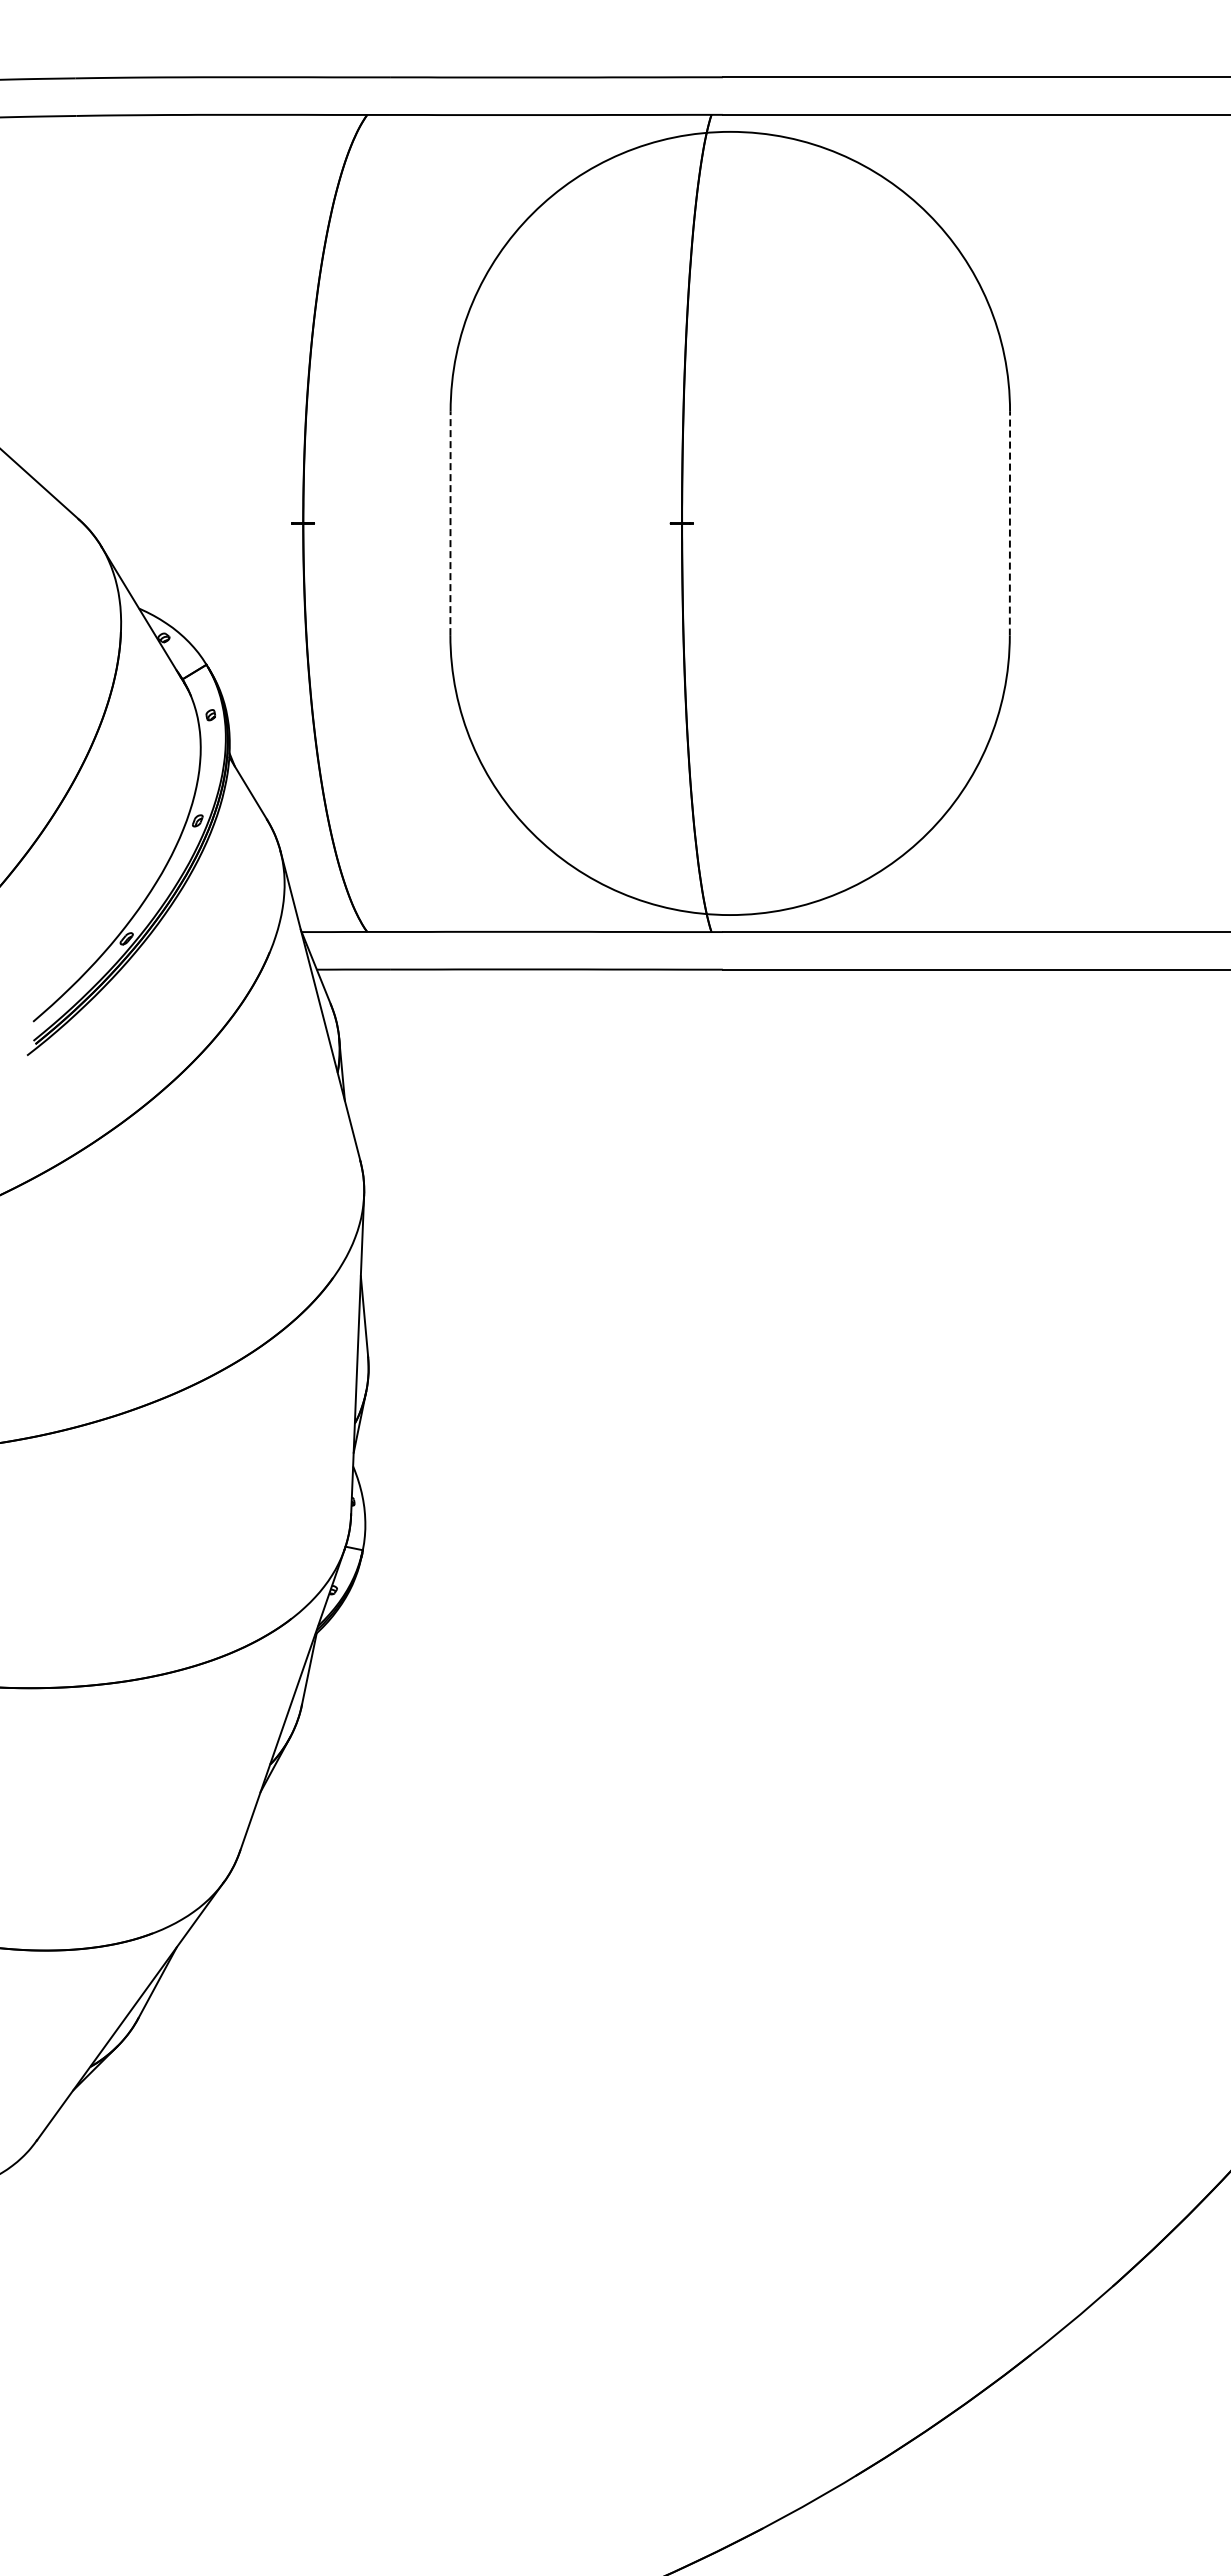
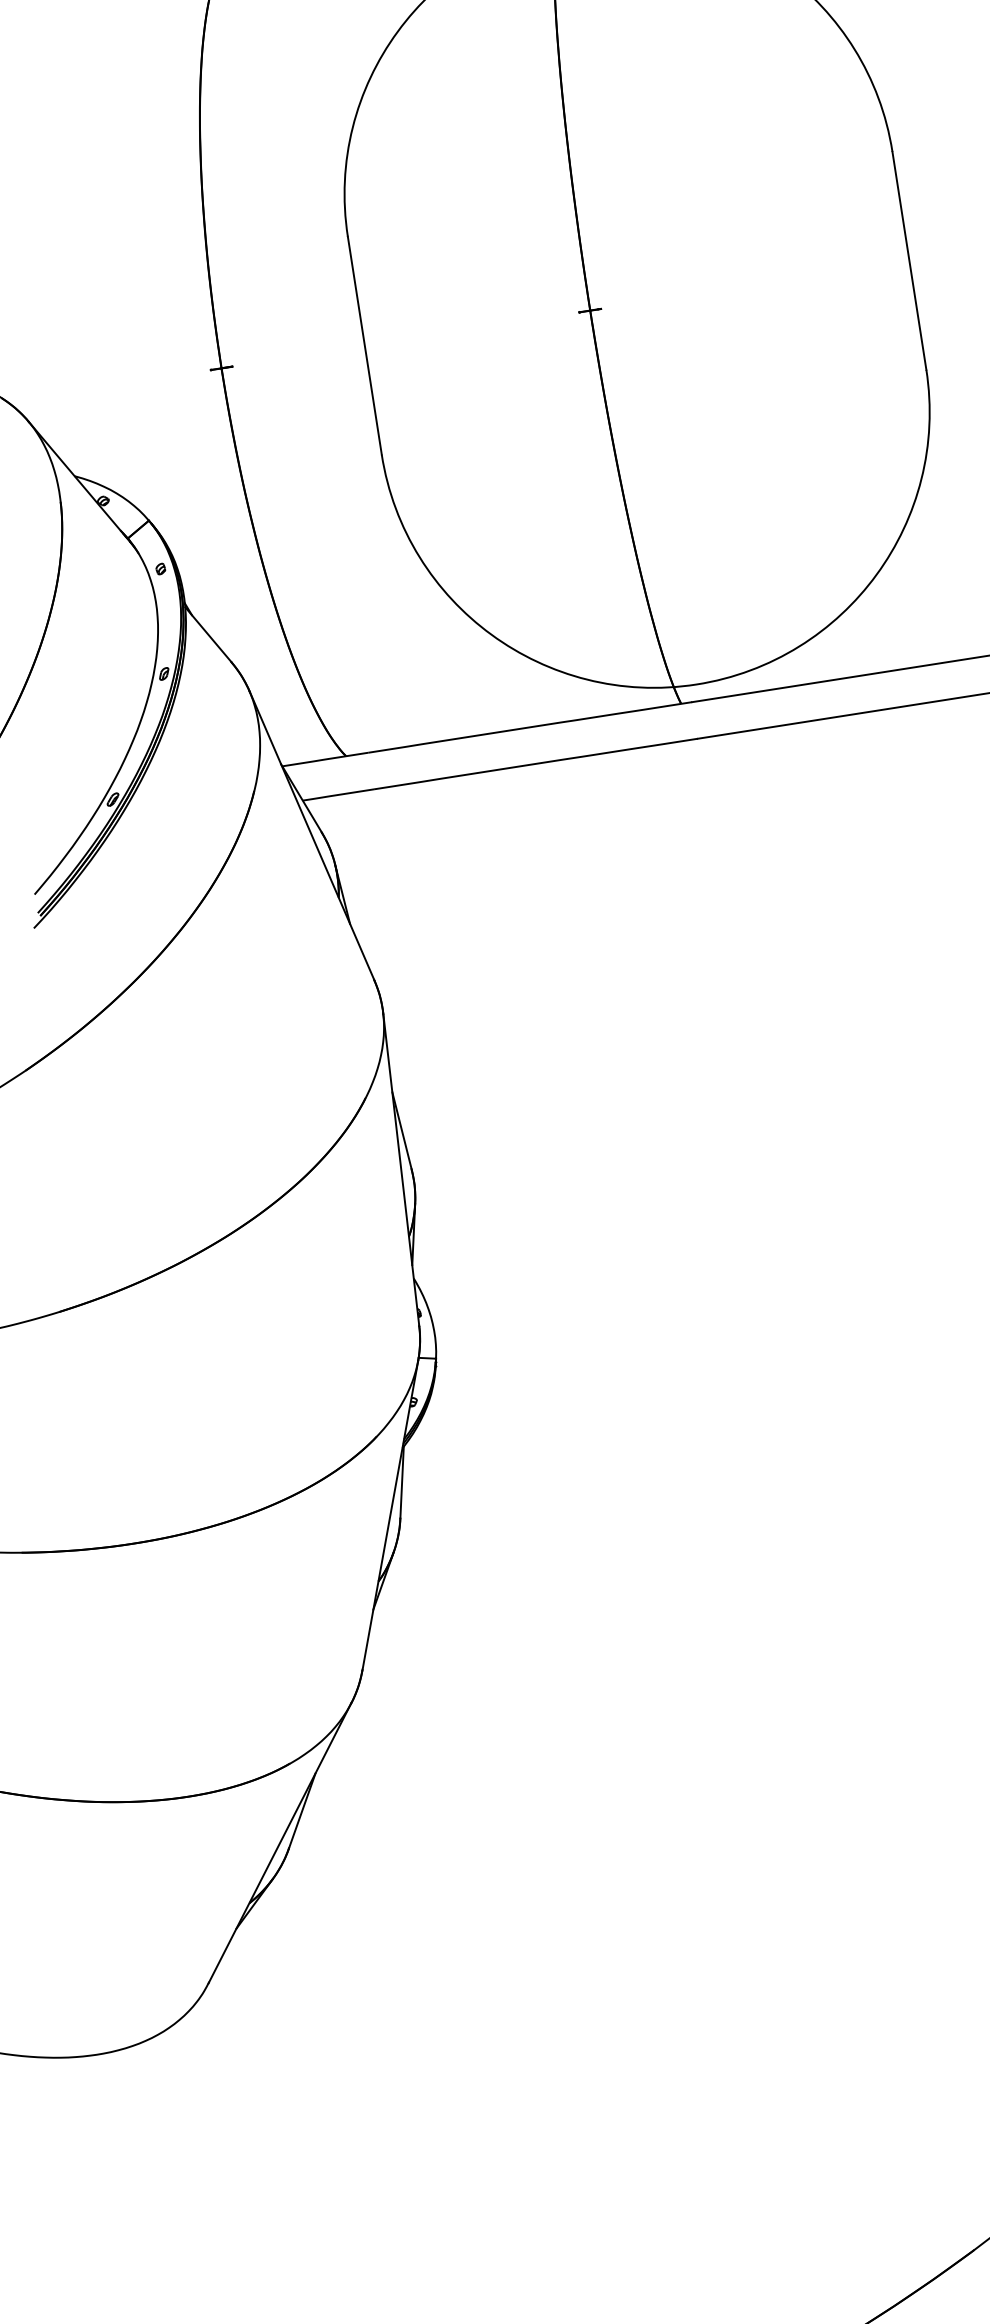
line: (450, 523) -> (364, 345), dashed -> solid
line: (1009, 523) -> (908, 260), dashed -> solid

